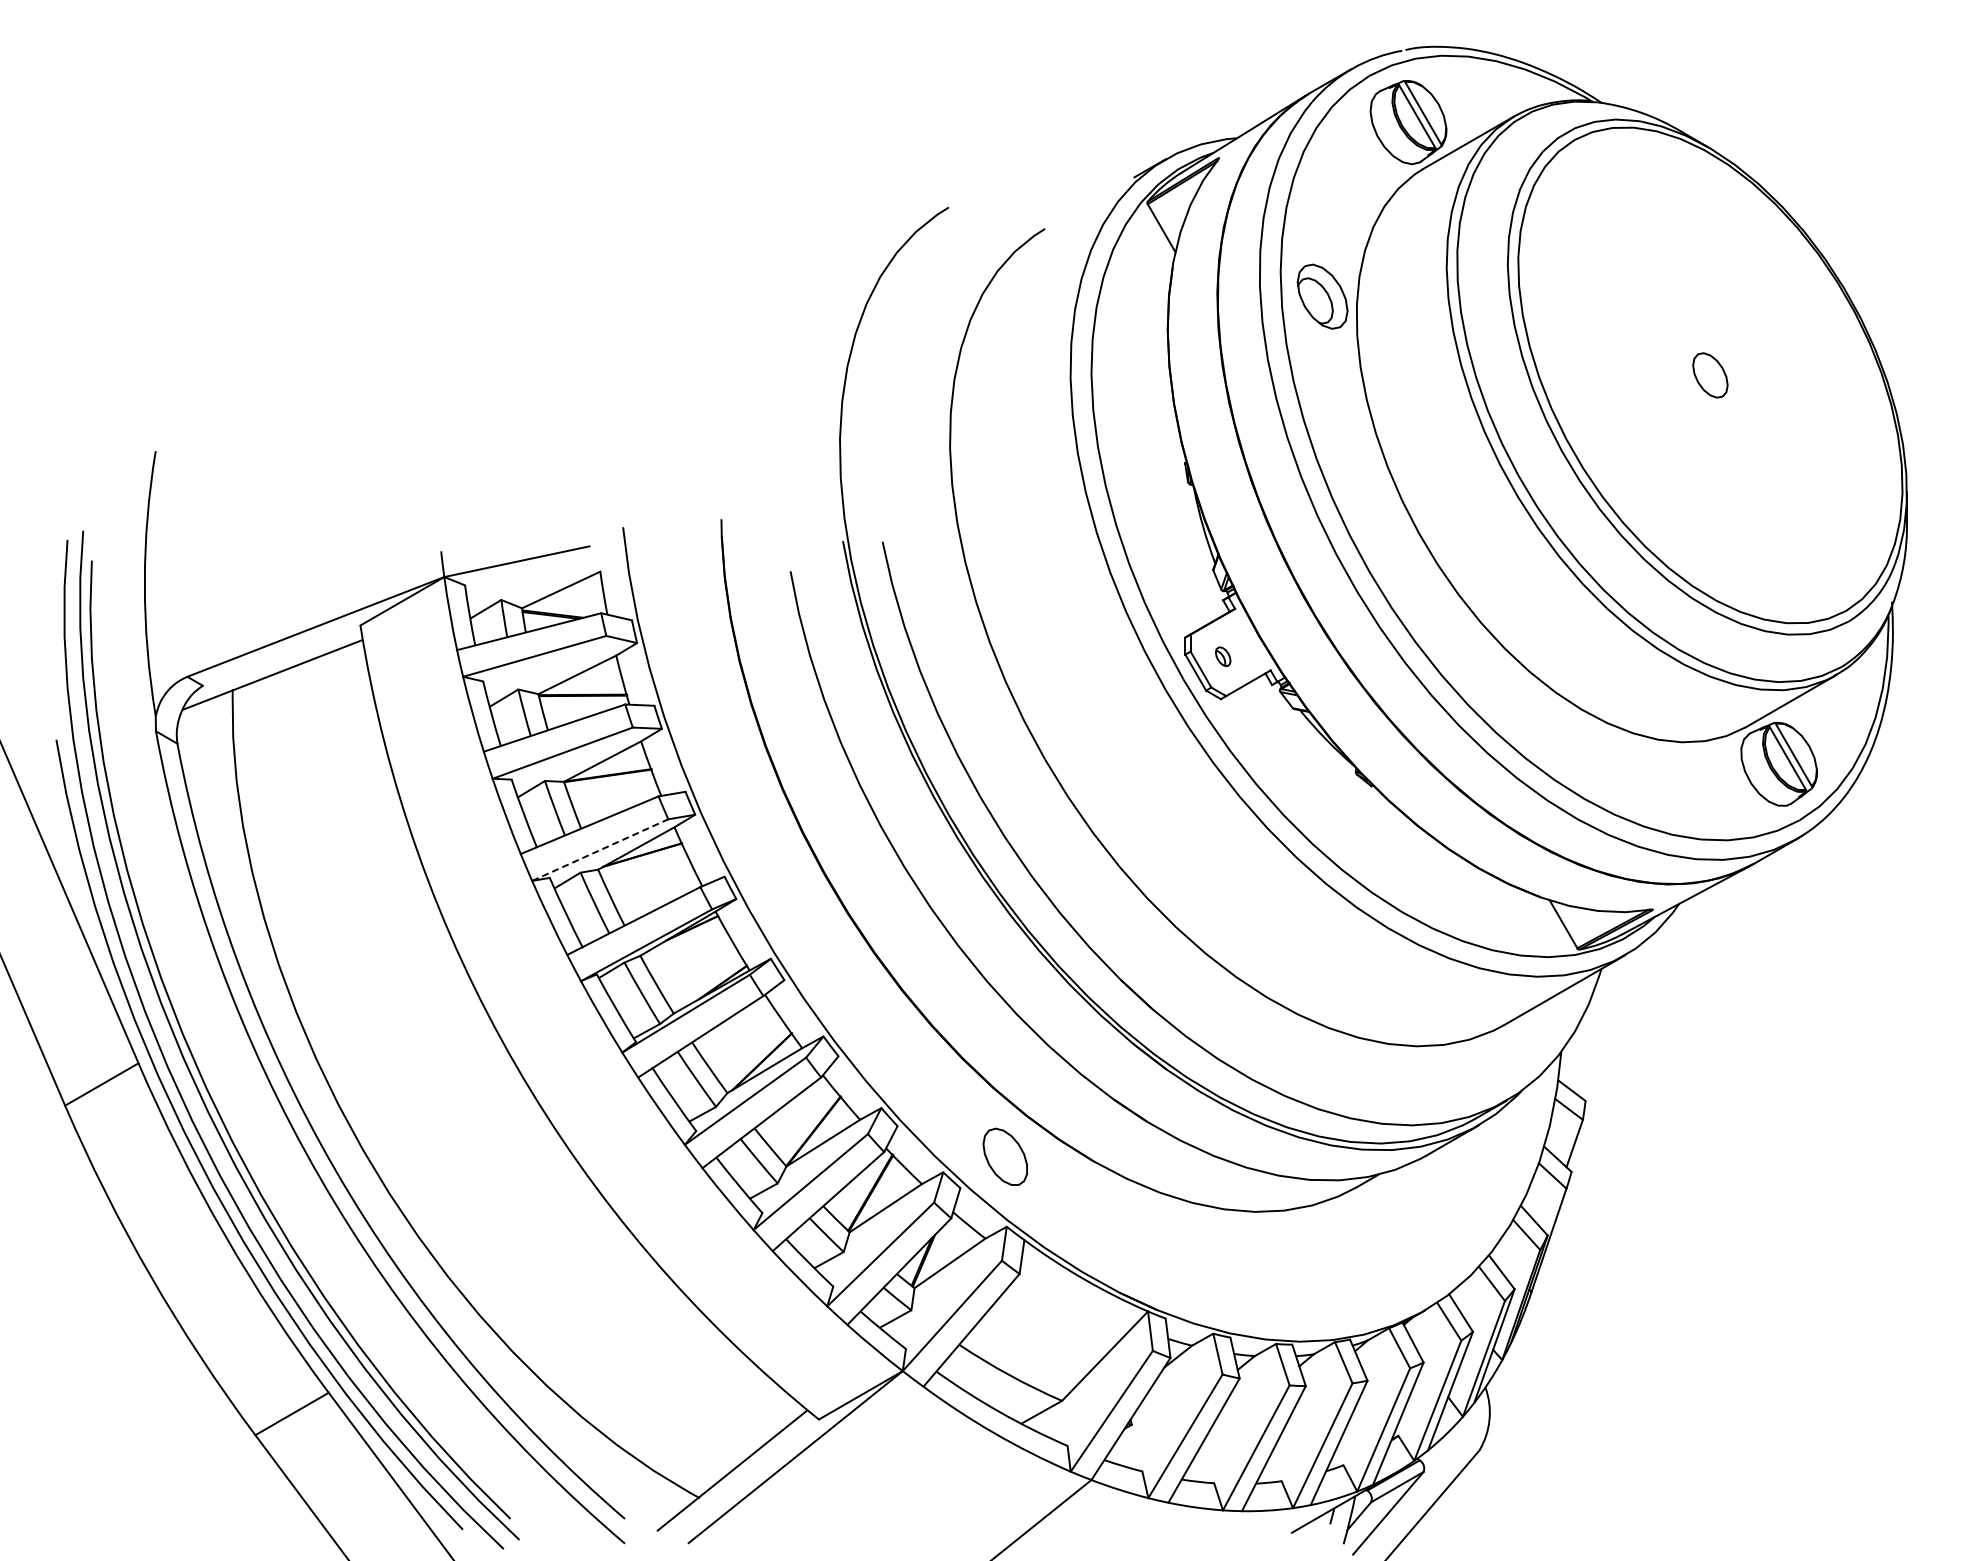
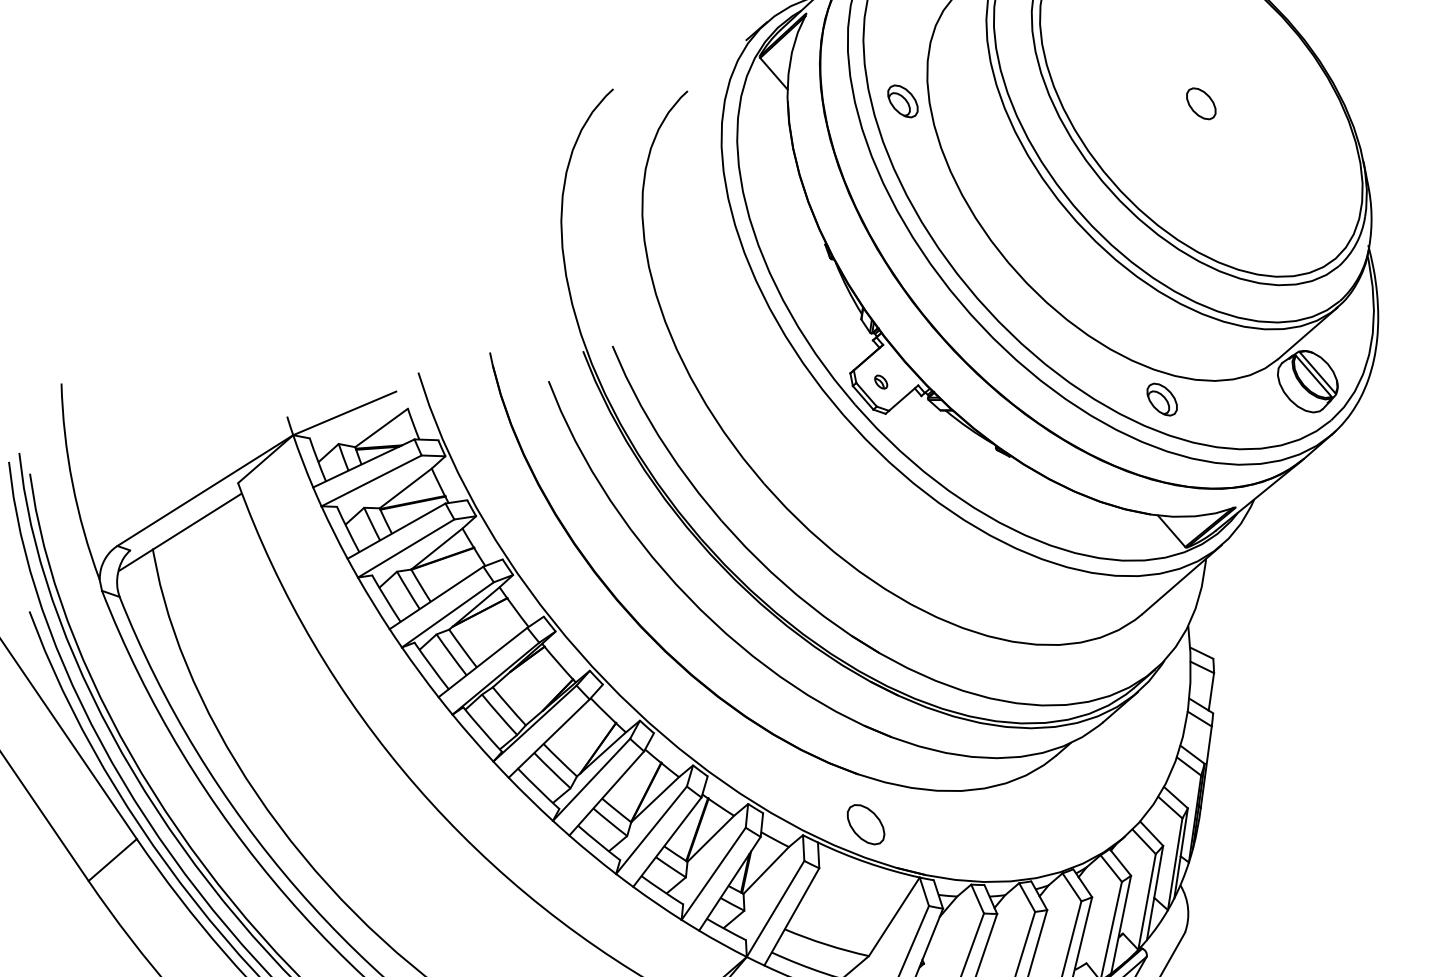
part: (1322, 296) -> (902, 101), size x0.71
part: (1584, 750) -> (1162, 399), added
line: (600, 850) -> (448, 615), dashed -> solid
part: (1004, 1156) -> (865, 824), moved

